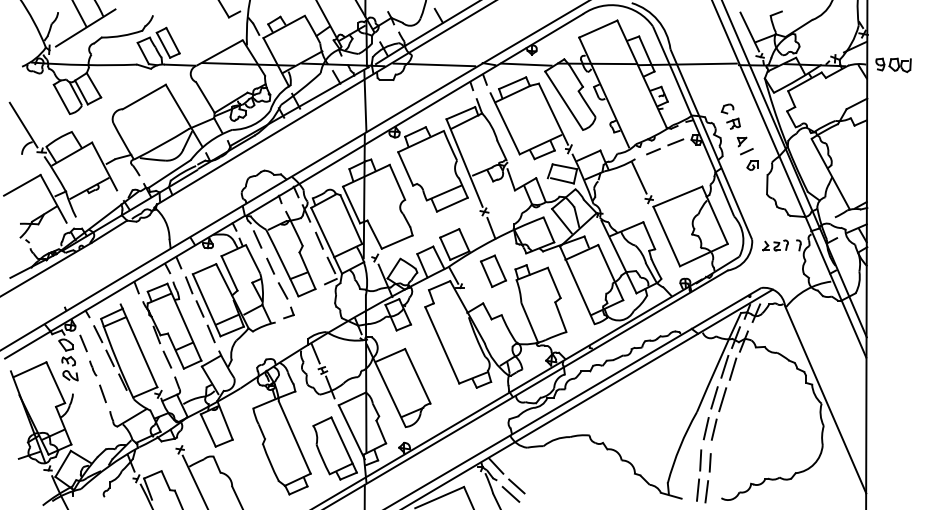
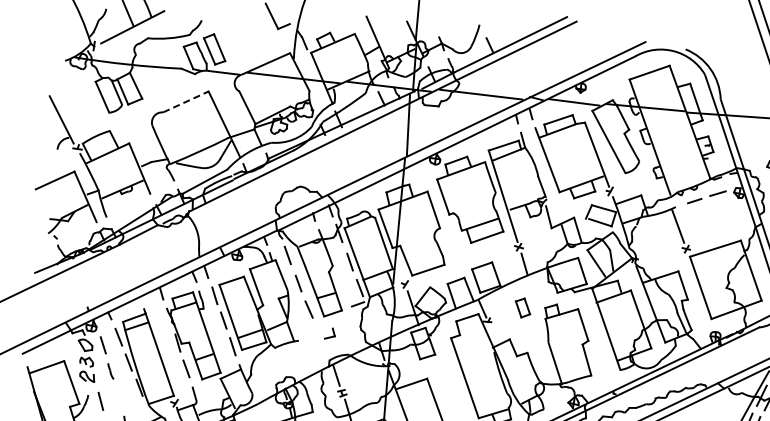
line: (144, 97) -> (185, 102), solid -> dashed
part: (493, 271) -> (522, 308), size x0.6
part: (288, 312) -> (329, 333), moved
line: (102, 393) -> (100, 400), moved

